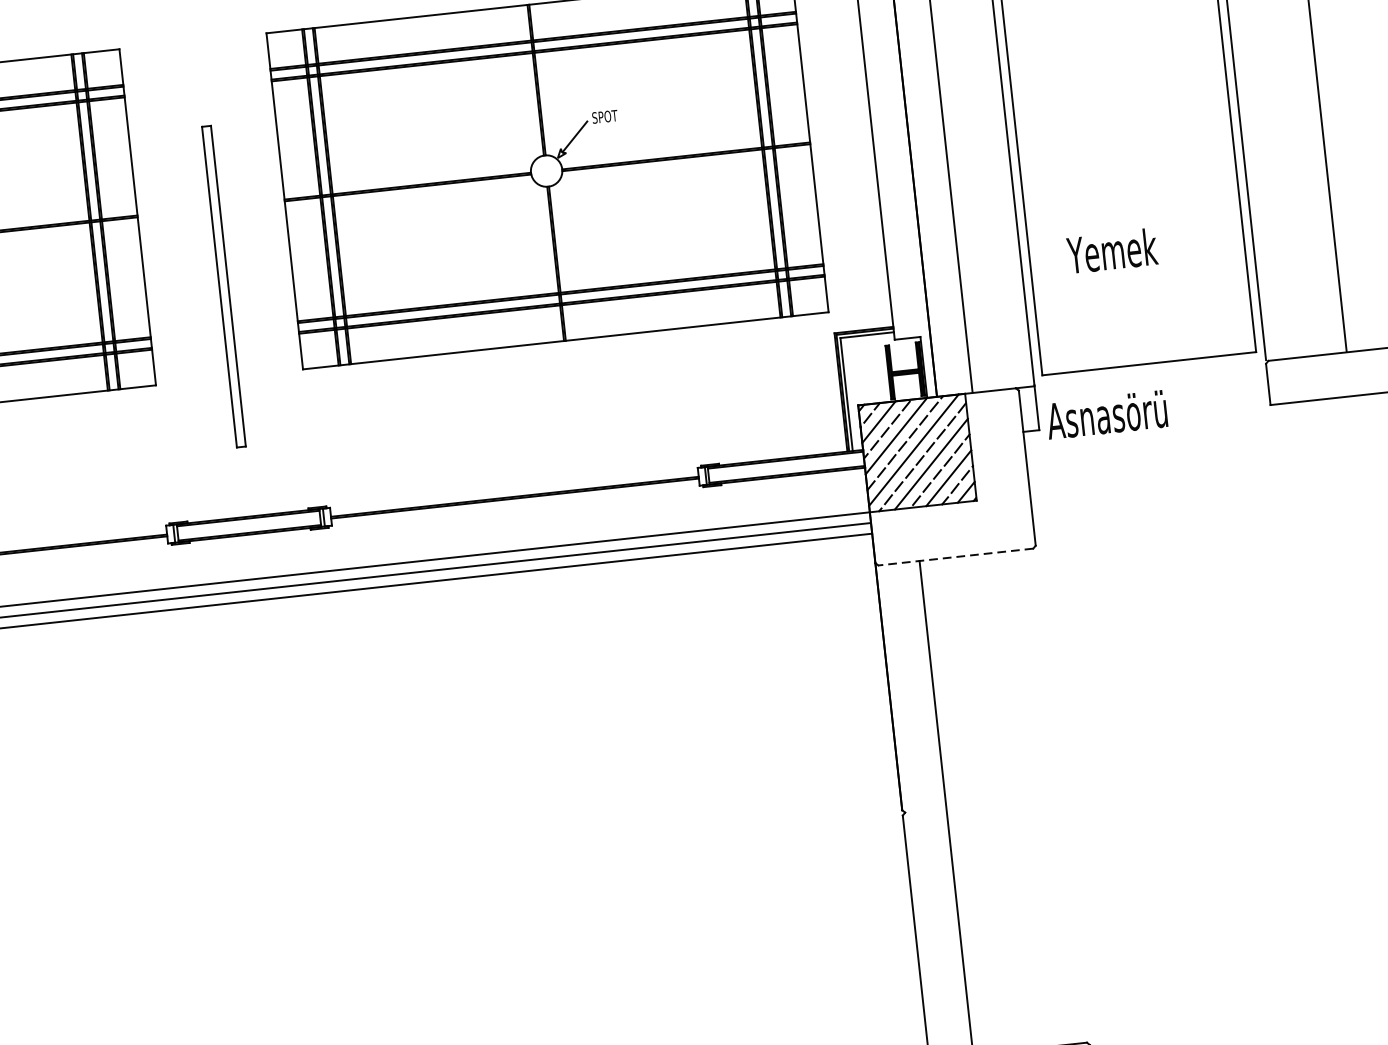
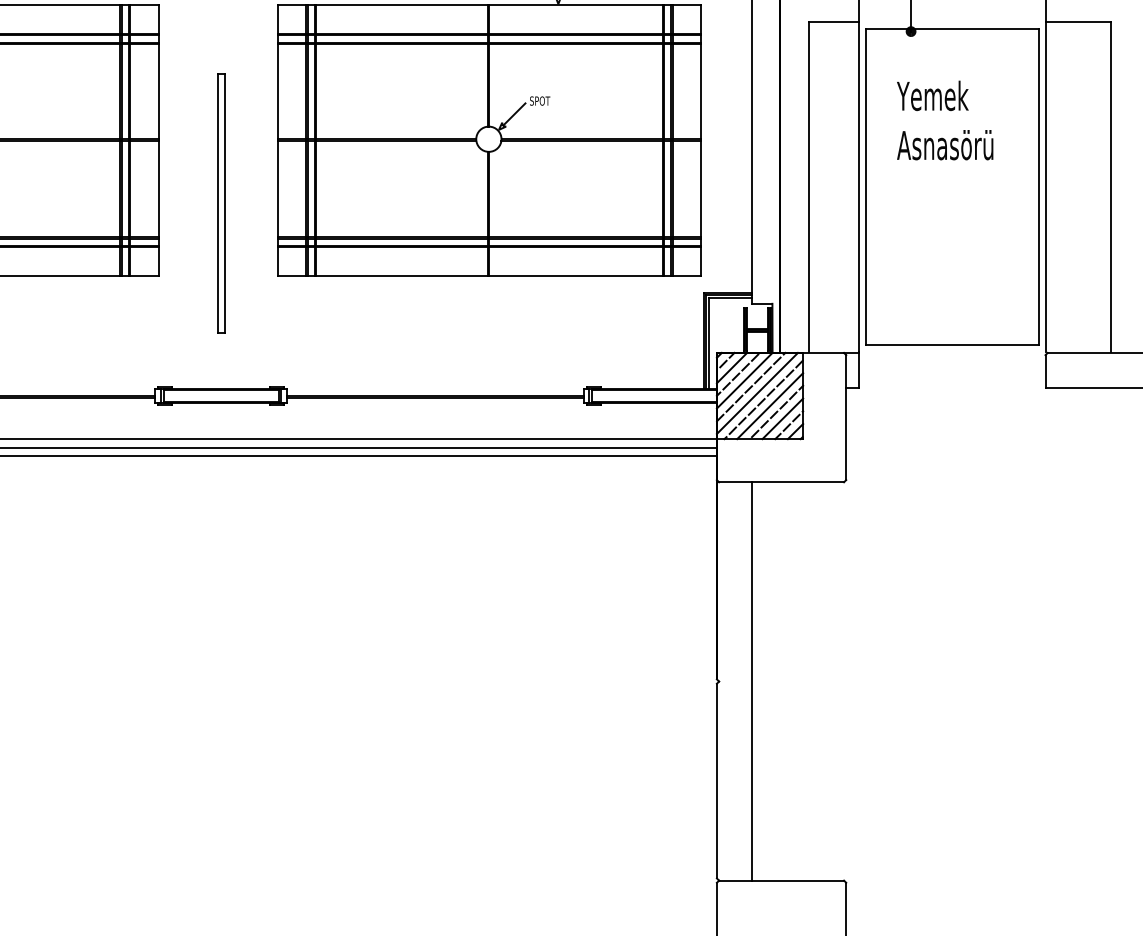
text: (1111, 250) -> (932, 95), moved
text: (1107, 415) -> (945, 145), moved
line: (955, 557) -> (781, 482), dashed -> solid

